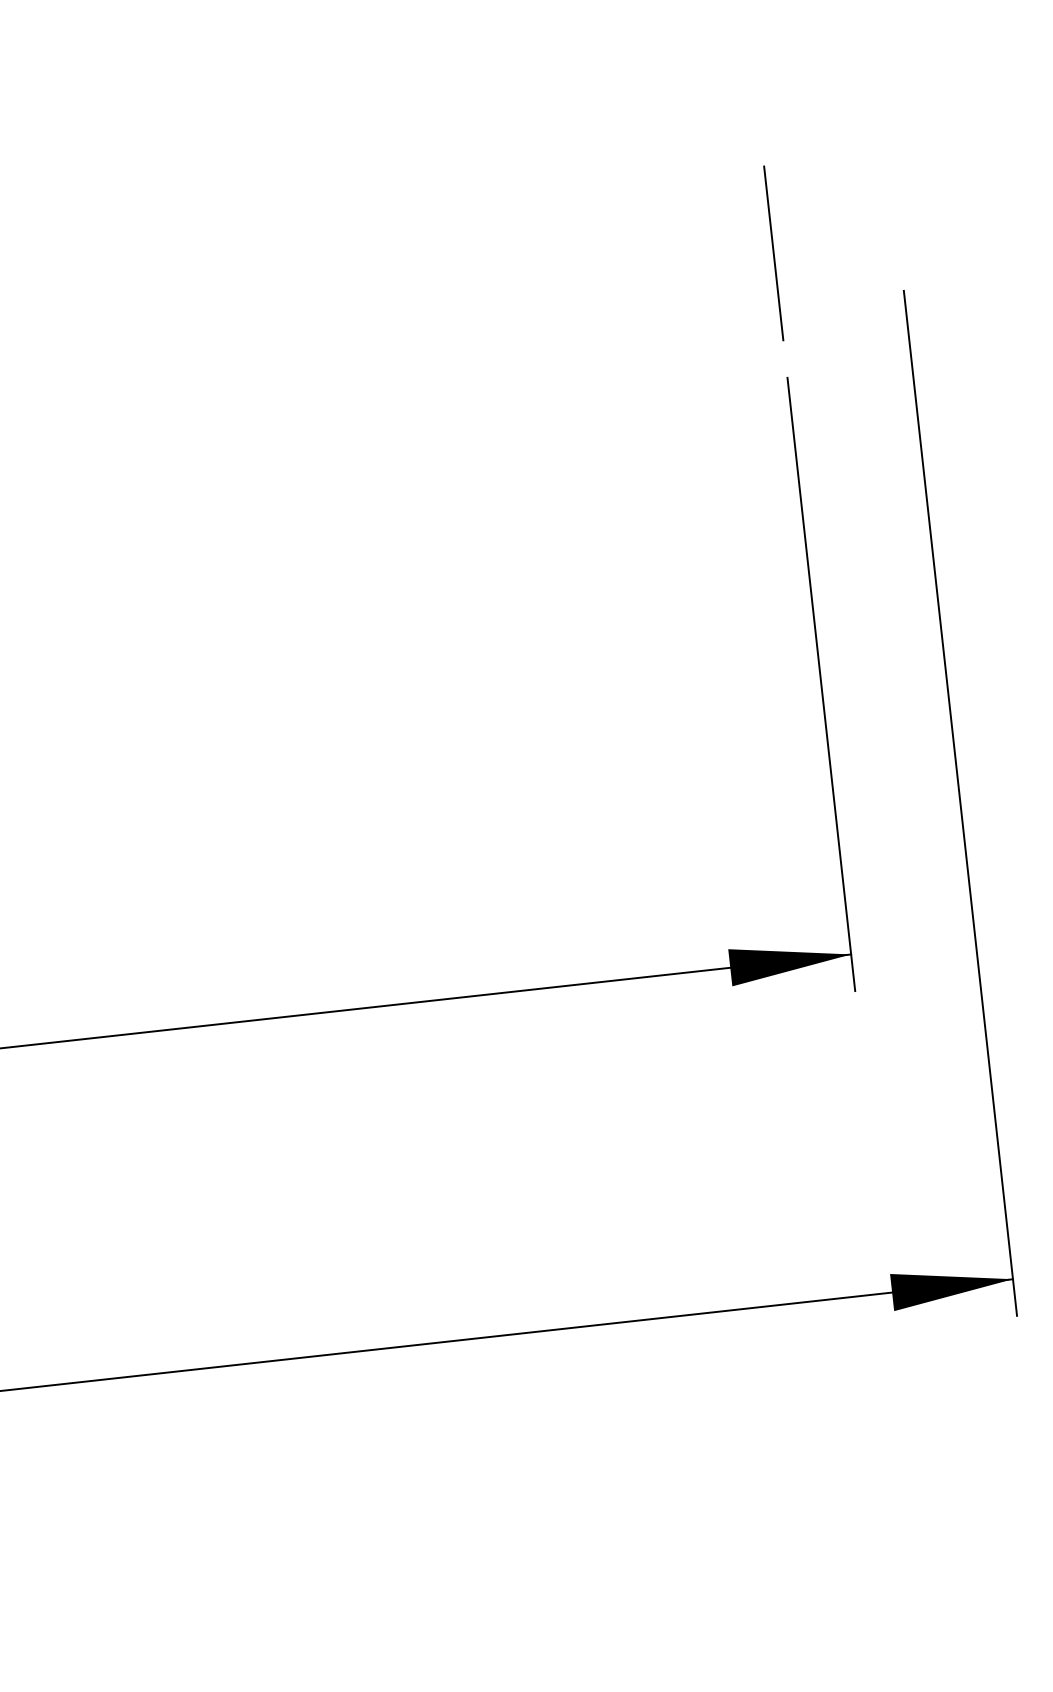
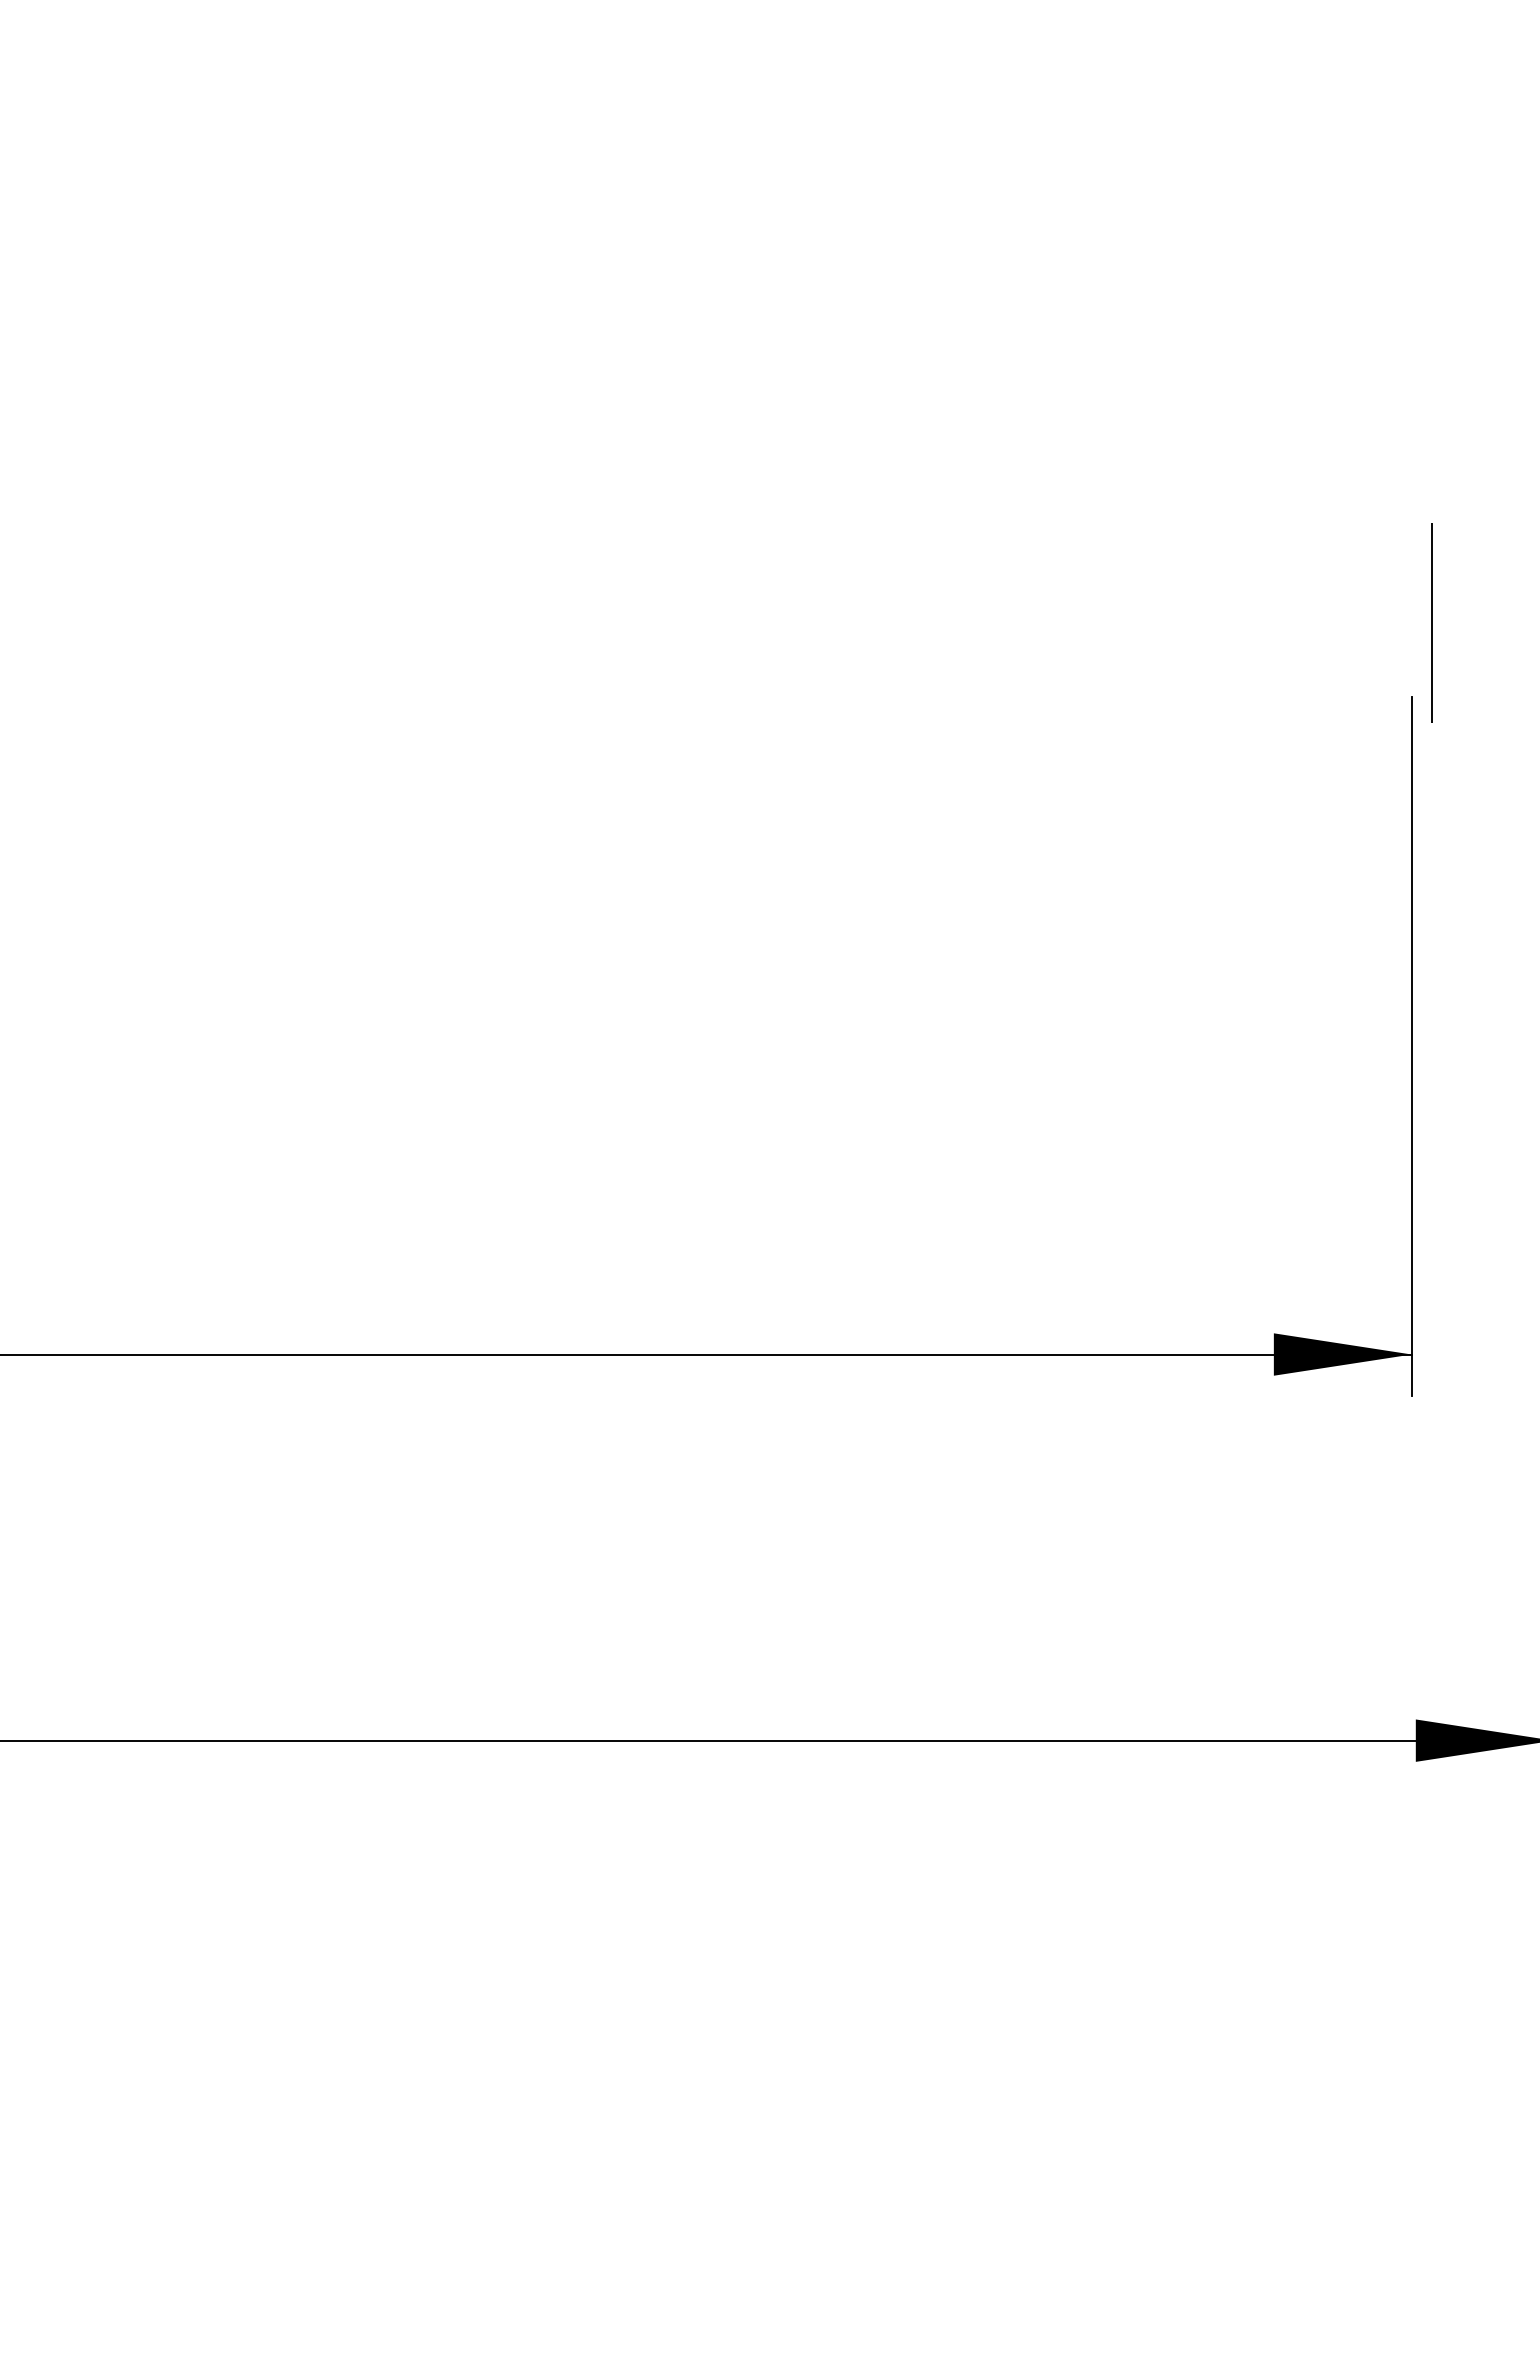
line: (773, 253) -> (1431, 622), moved

